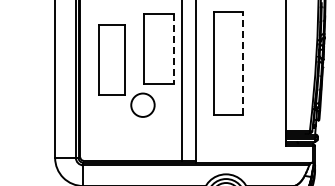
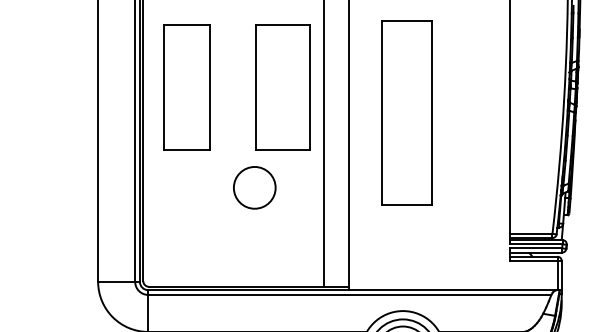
line: (174, 49) -> (310, 88), dashed -> solid
part: (111, 59) -> (186, 86), moved
line: (242, 63) -> (432, 113), dashed -> solid

